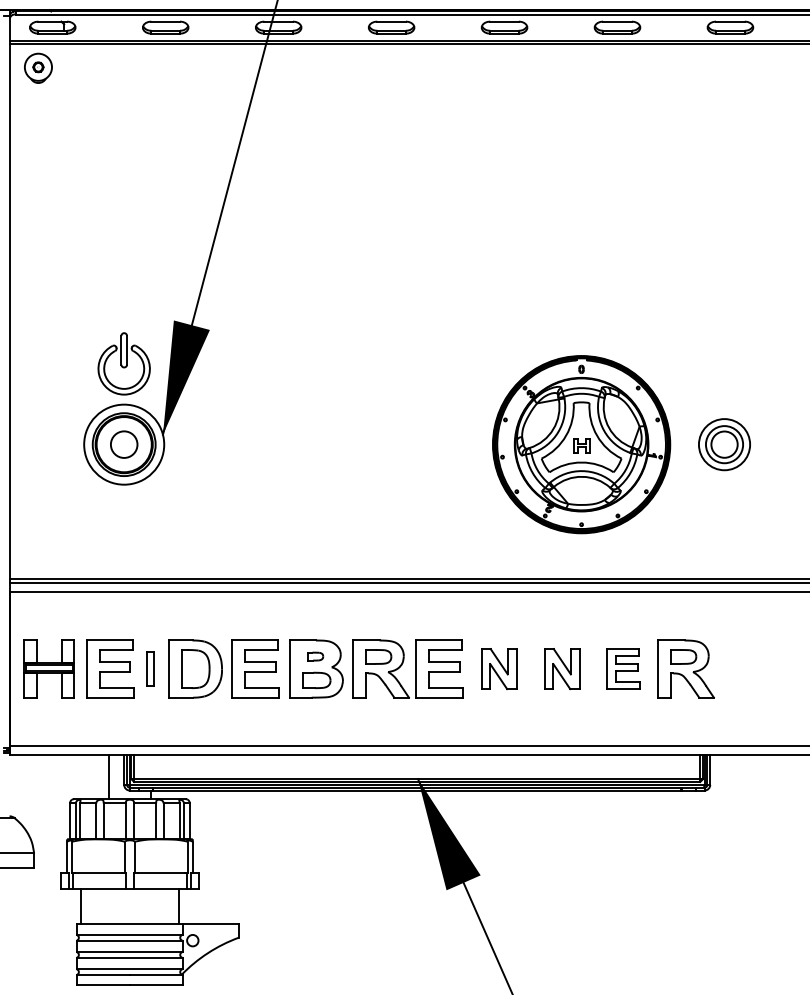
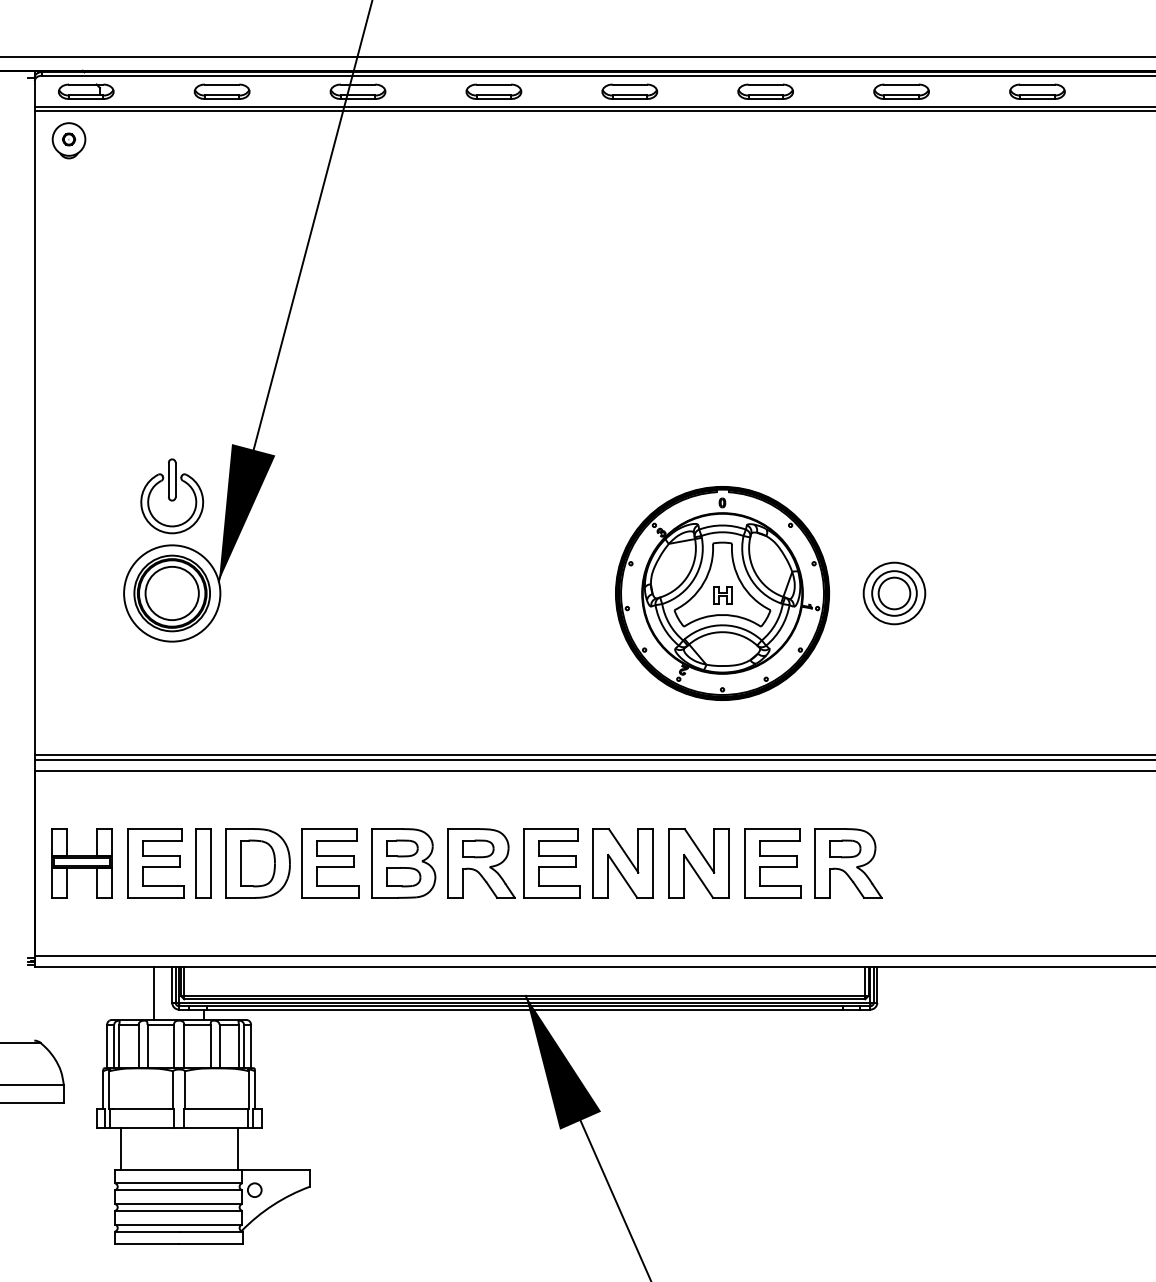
circle: (123, 444) -> (171, 593), size x1.67
part: (315, 656) -> (402, 848), size x1.67
part: (150, 669) -> (203, 863), size x1.67
part: (498, 669) -> (622, 863), size x1.43
part: (561, 669) -> (698, 863), size x1.43
part: (623, 669) -> (772, 863), size x1.43

